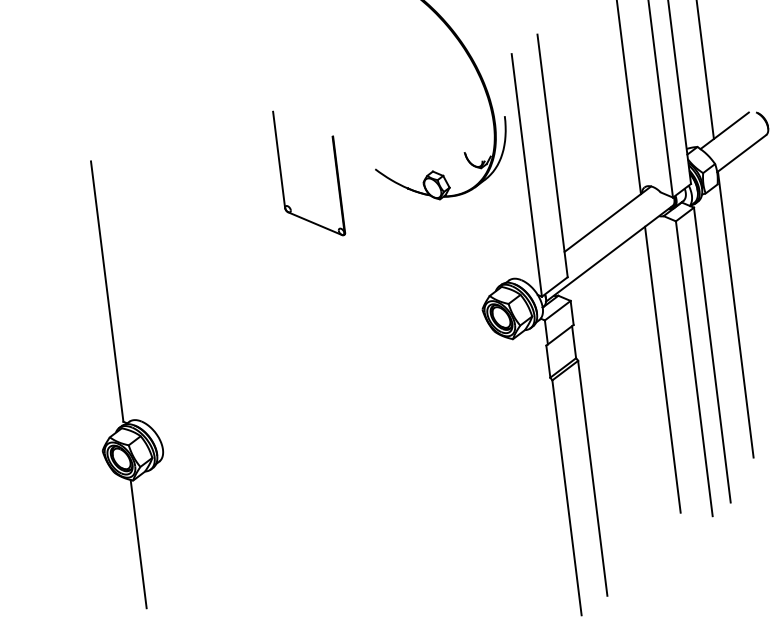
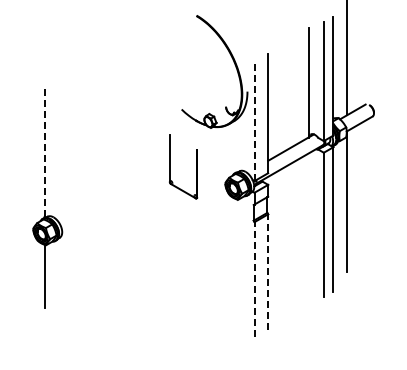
line: (526, 175) -> (254, 121), solid -> dashed
part: (282, 176) -> (170, 166), moved
line: (106, 291) -> (44, 152), solid -> dashed
line: (662, 369) -> (308, 223), removed
line: (593, 477) -> (268, 271), solid -> dashed
line: (566, 497) -> (254, 279), solid -> dashed

